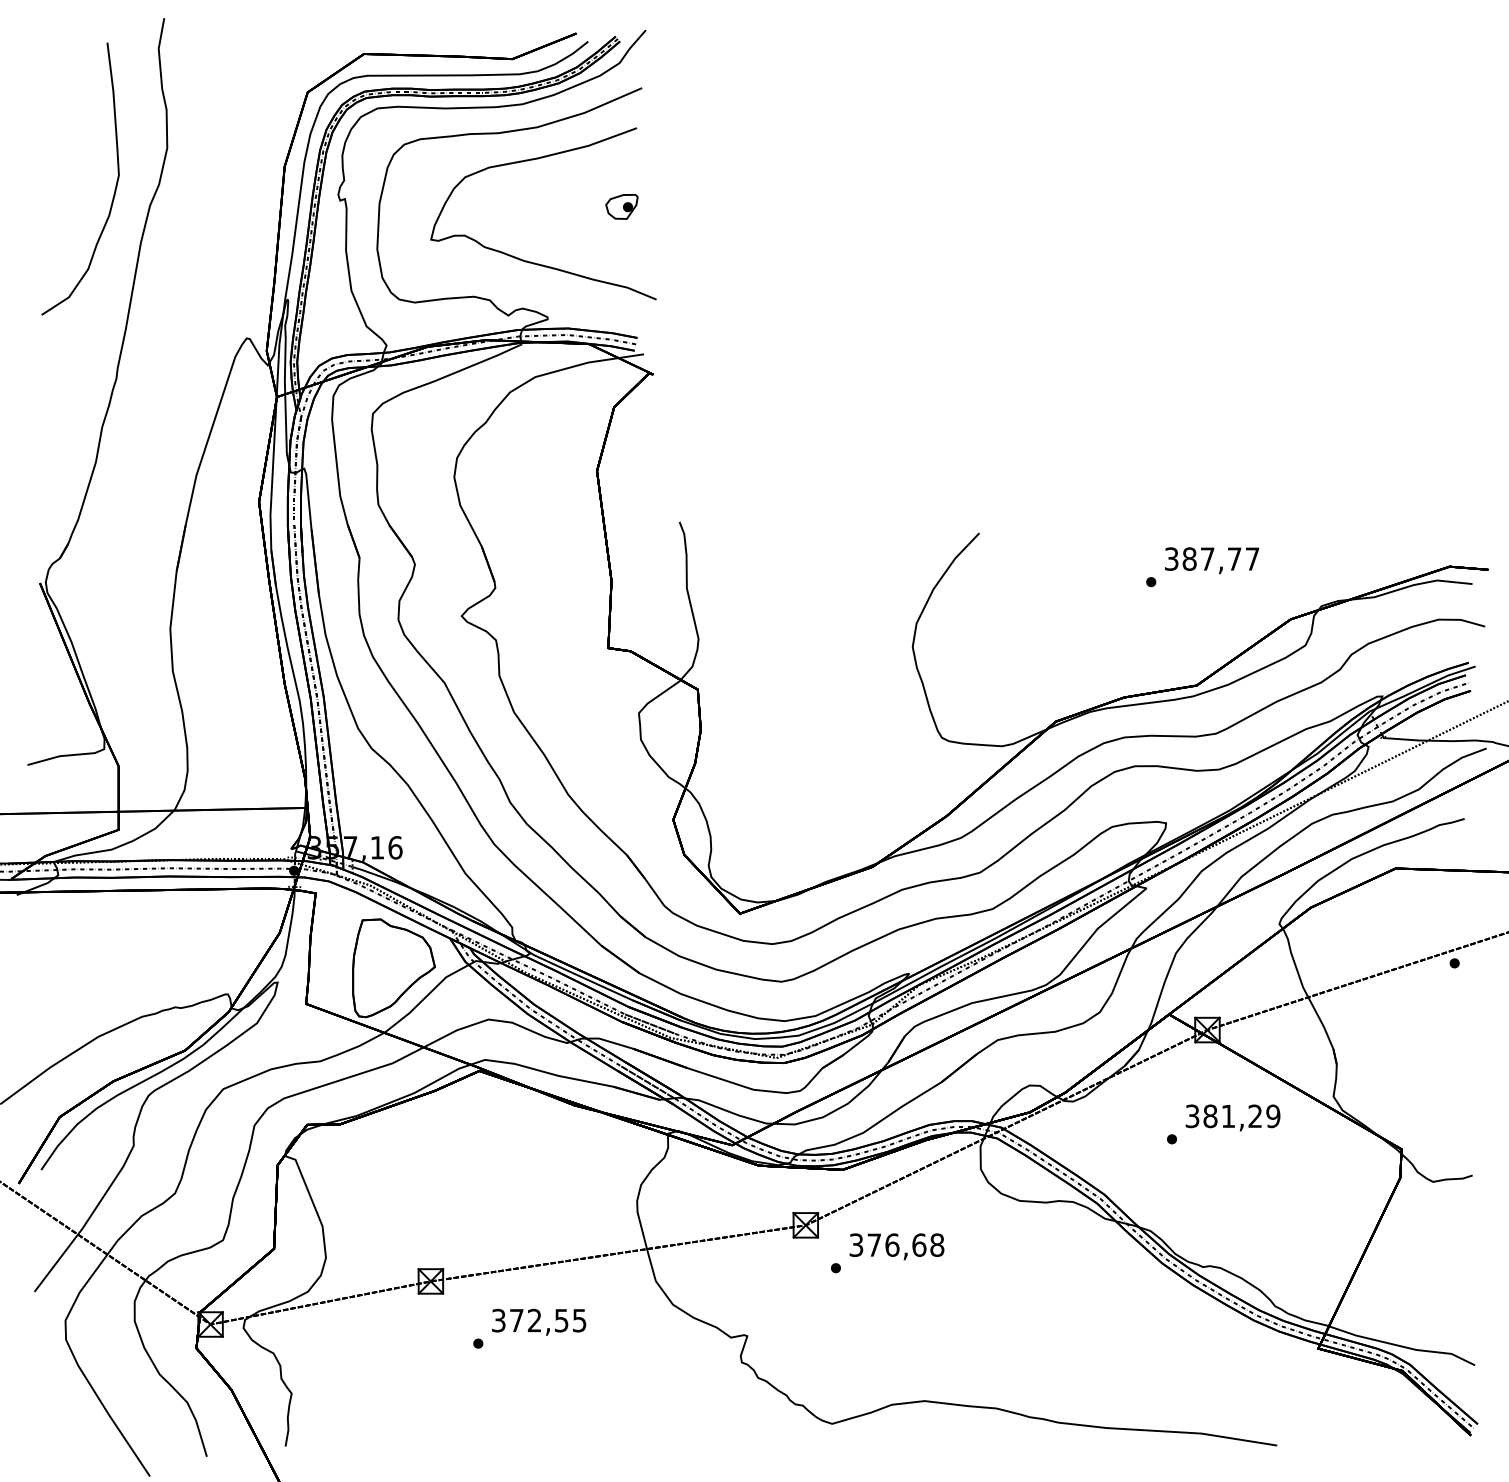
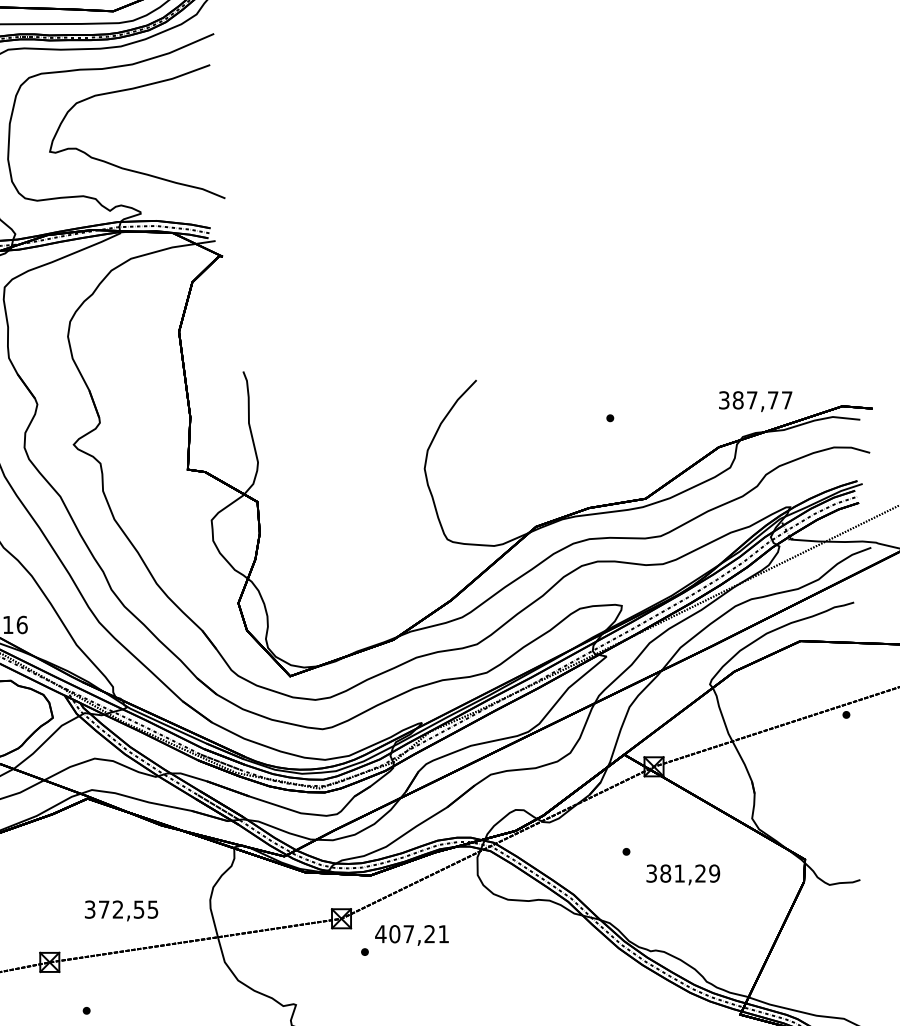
part: (621, 206) -> (198, 126), removed
text: (1212, 560) -> (756, 401), moved
text: (1232, 1117) -> (682, 874), moved
text: (896, 1244) -> (412, 933), 376,68 -> 407,21
text: (539, 1321) -> (121, 910), moved

